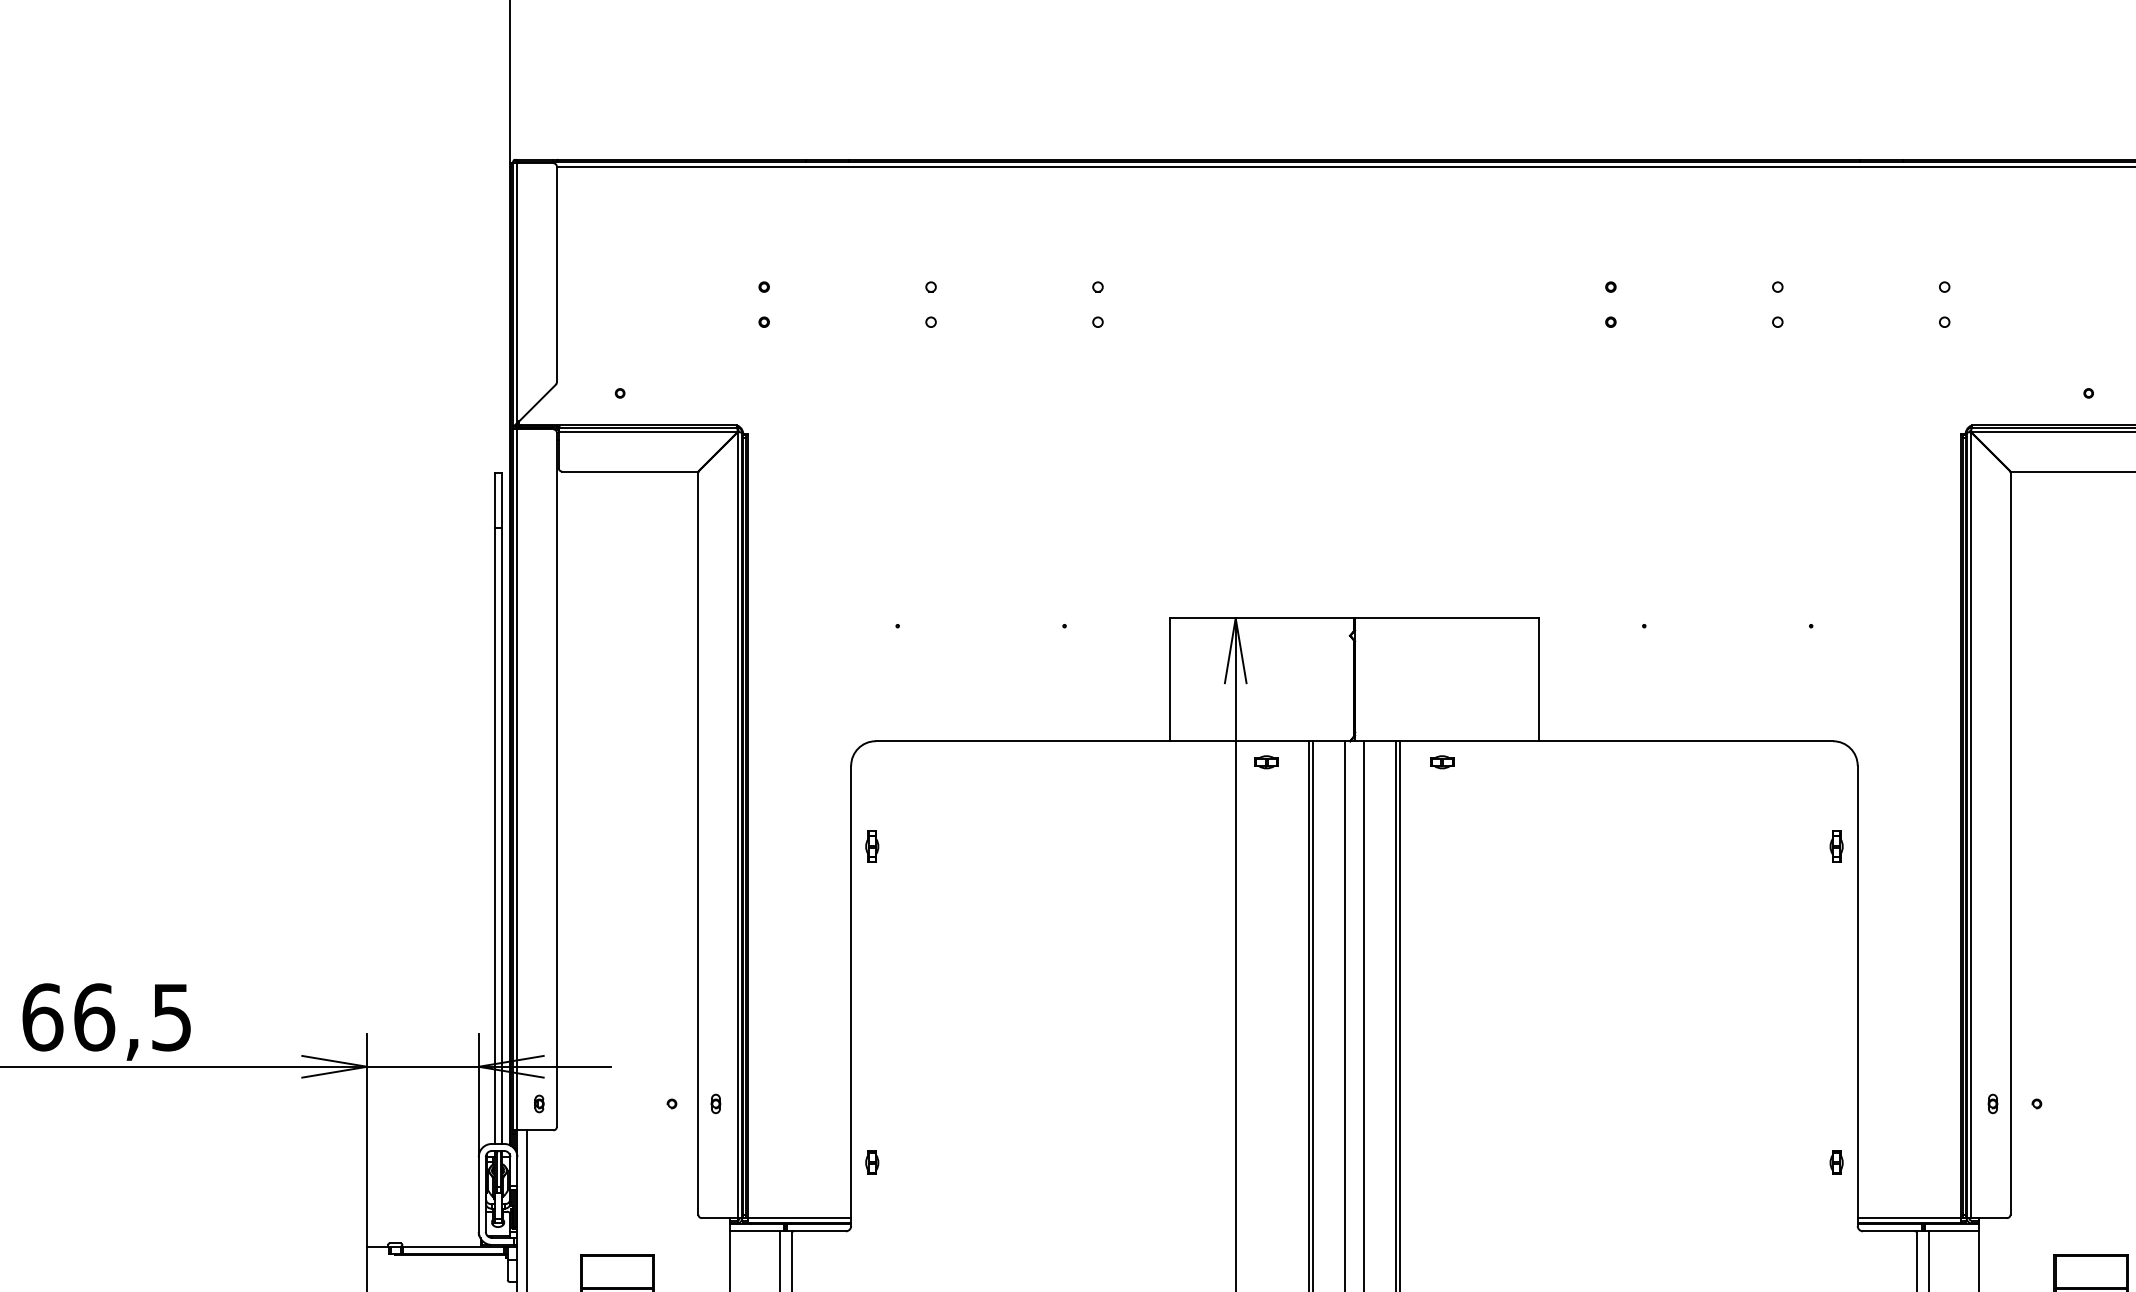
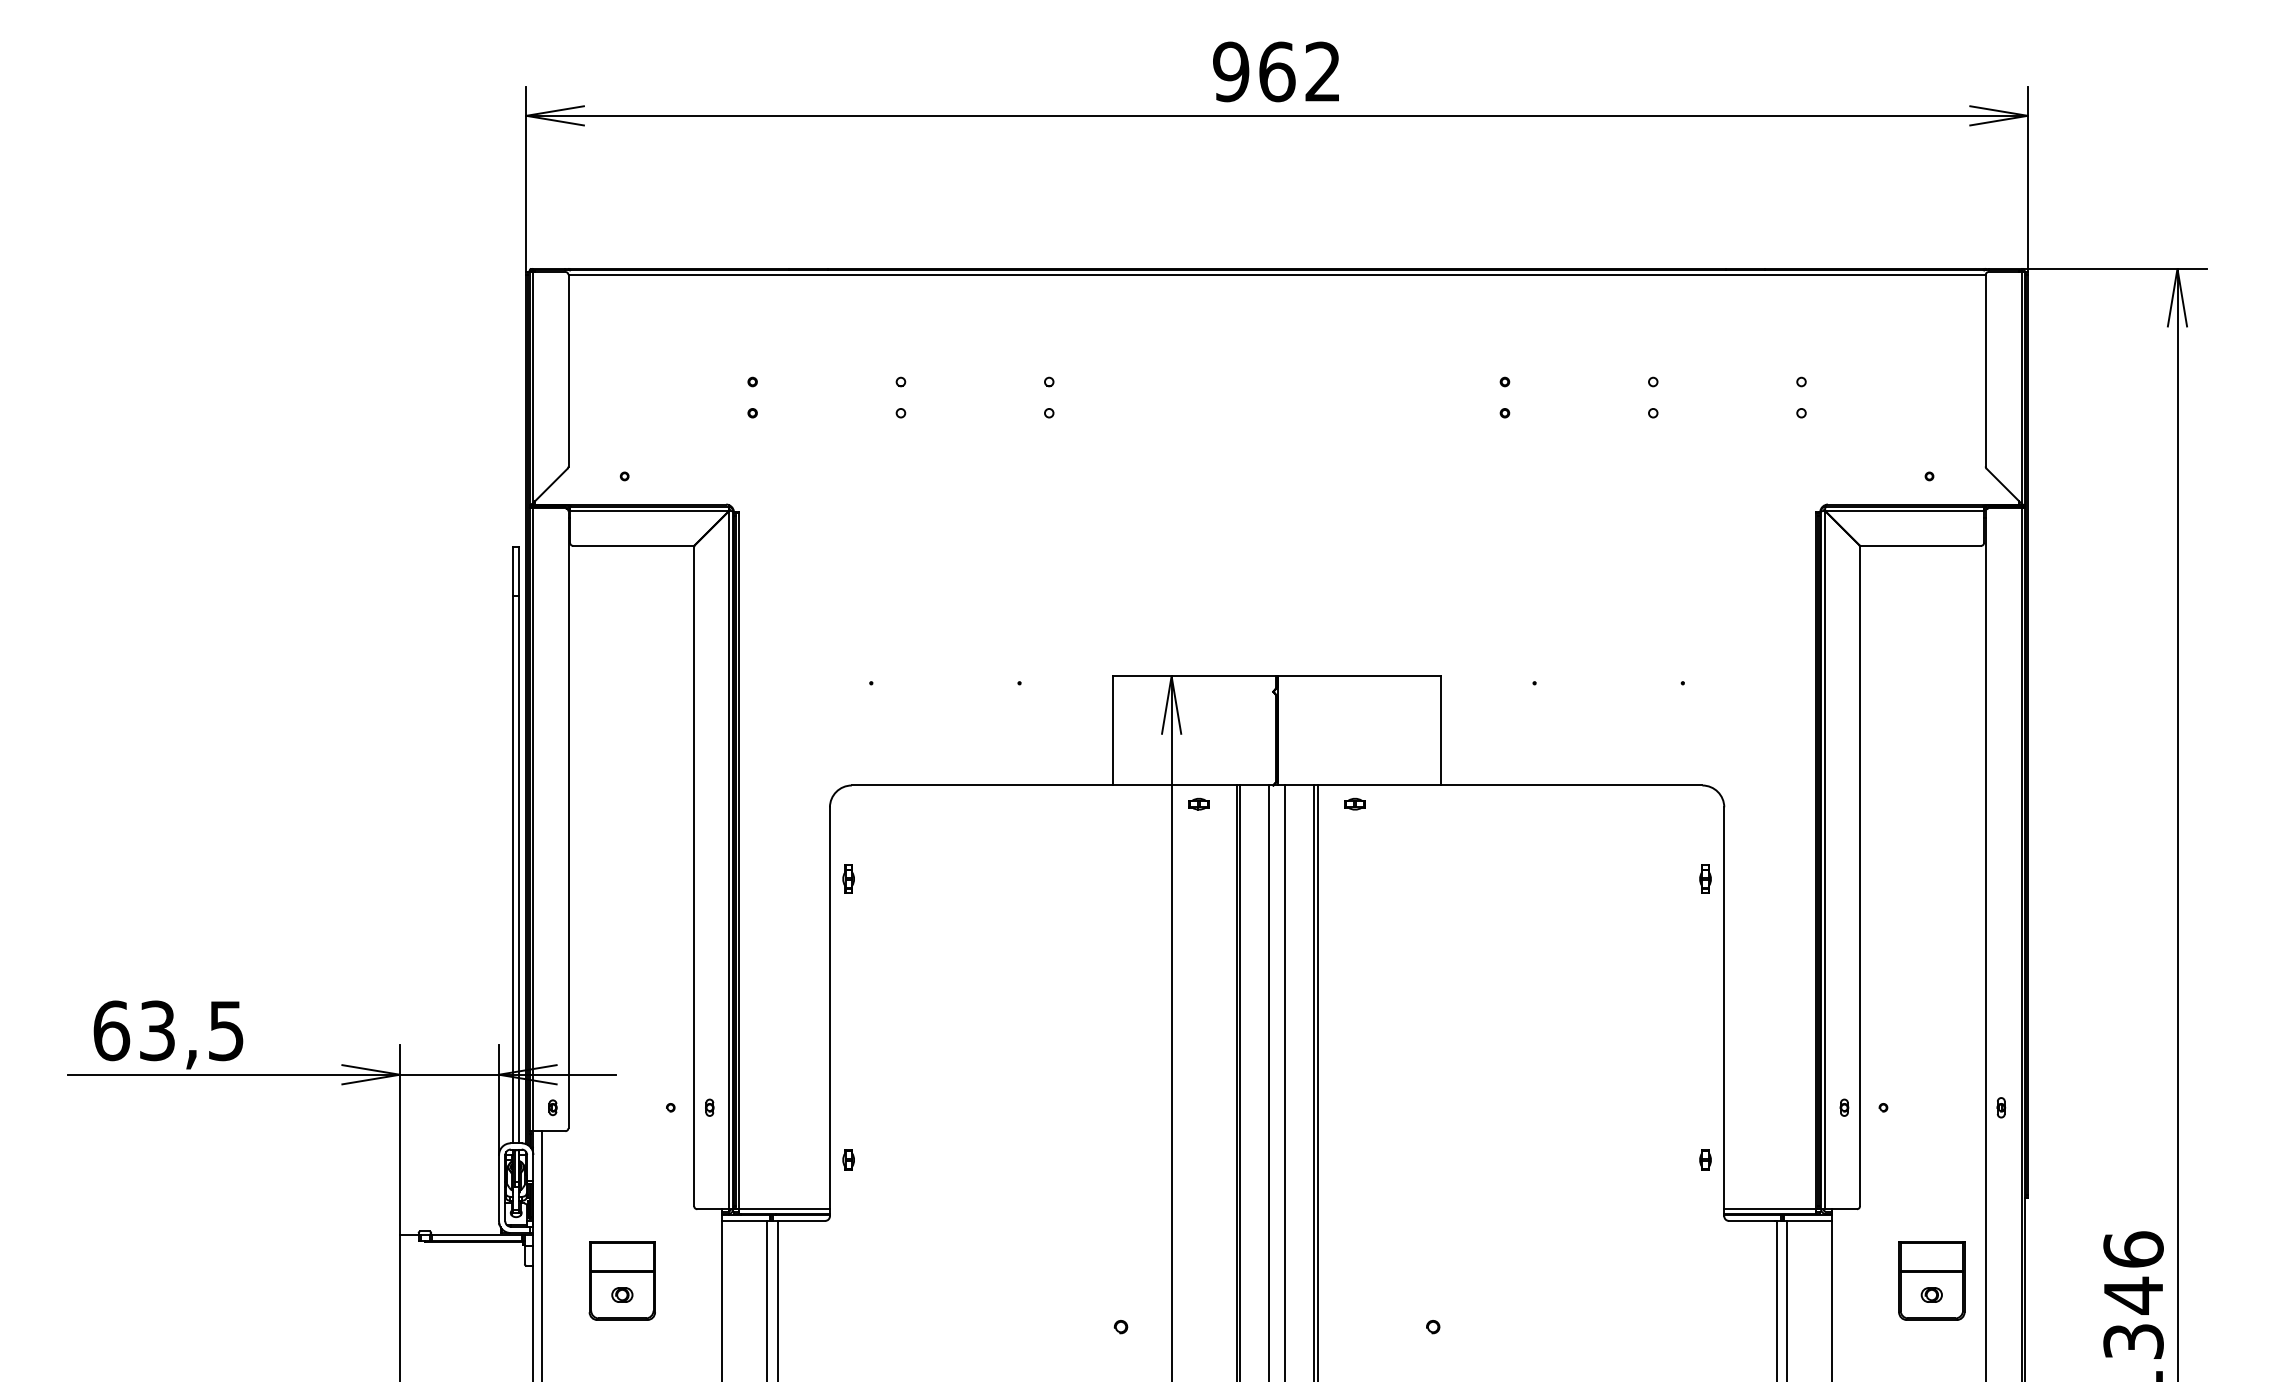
text: (94, 1016) -> (157, 1030), 66,5 -> 63,5

